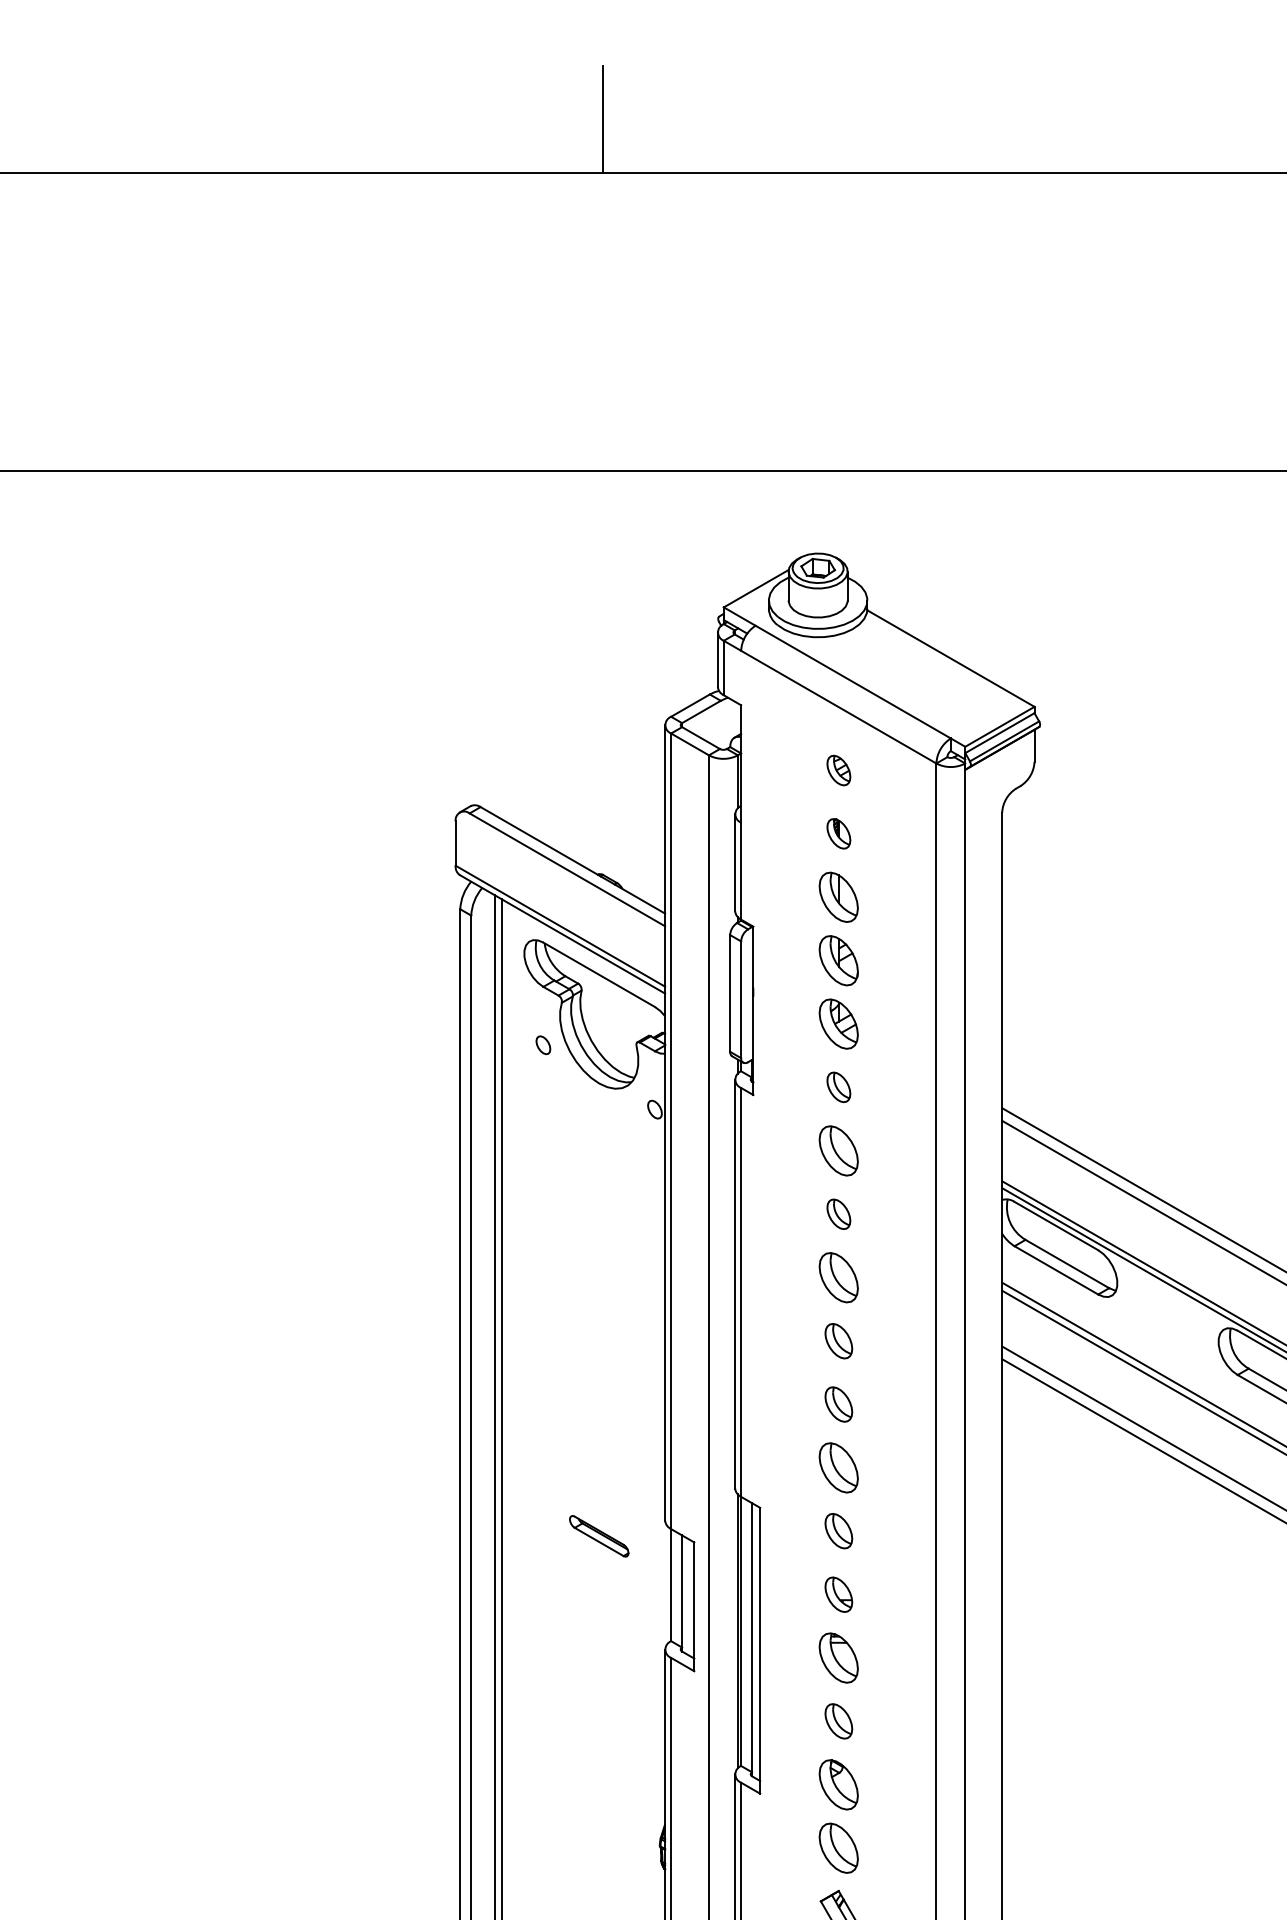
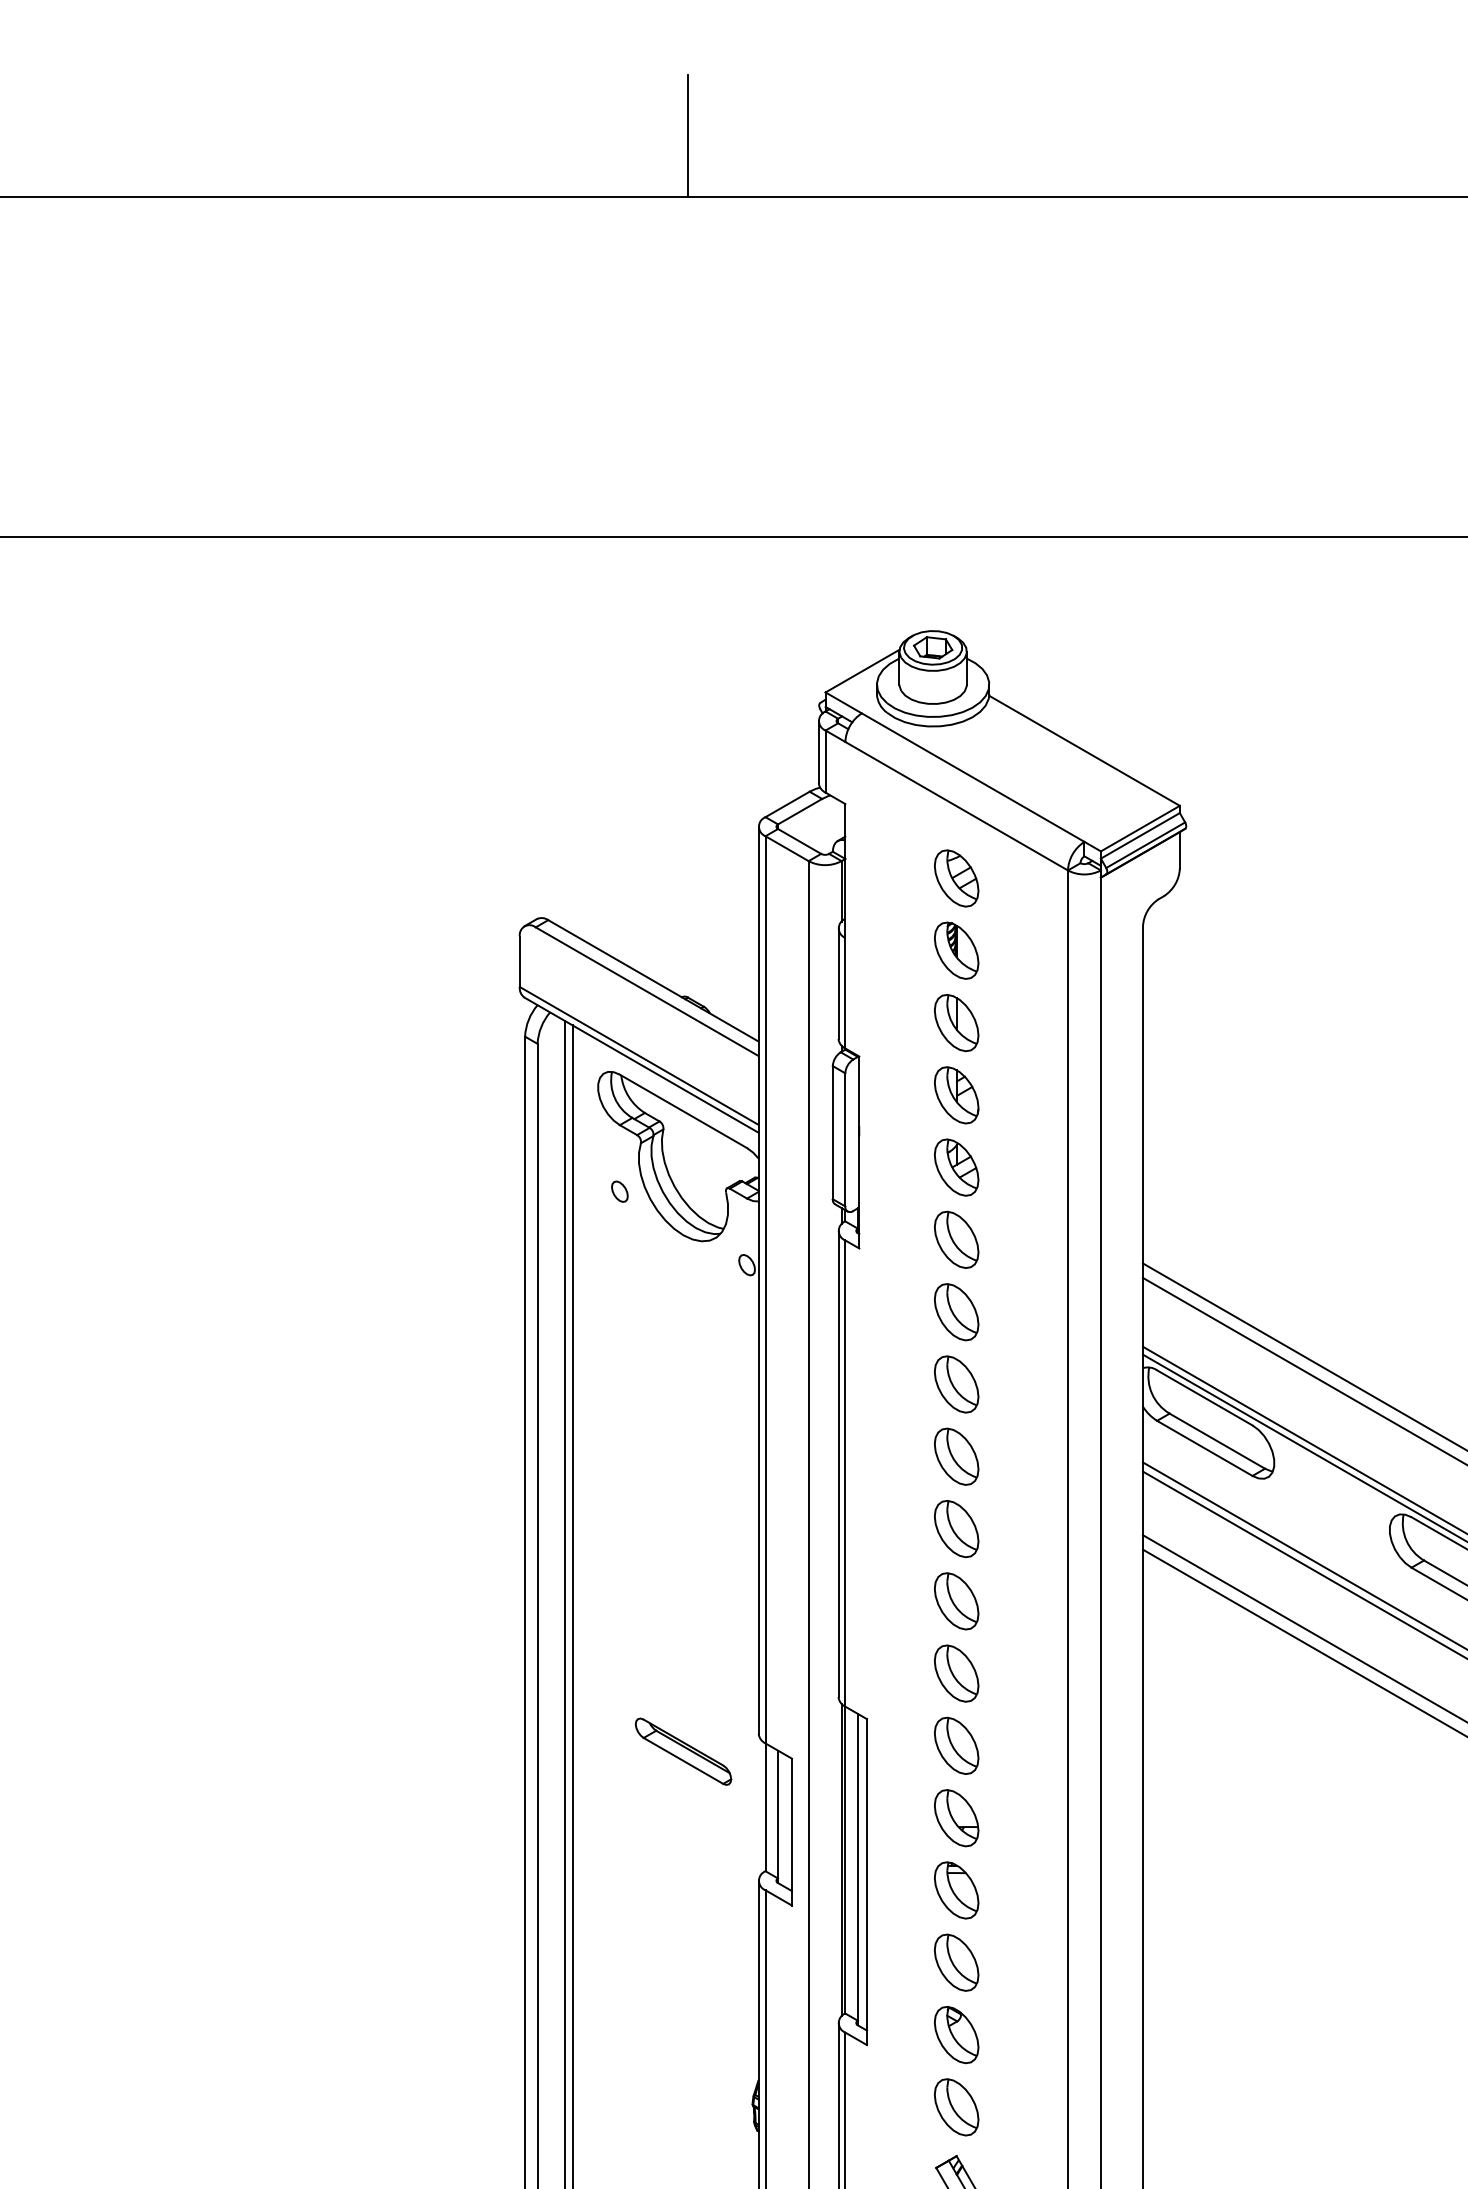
part: (838, 770) -> (956, 878), size x1.67
part: (838, 833) -> (956, 950), size x1.67
part: (838, 1087) -> (956, 1239), size x1.67
part: (838, 1214) -> (956, 1384), size x1.67
part: (838, 1341) -> (956, 1529), size x1.43
part: (838, 1404) -> (956, 1601), size x1.43
part: (838, 1530) -> (956, 1745), size x1.43
part: (599, 1536) -> (683, 1751), size x1.43
part: (838, 1594) -> (956, 1818), size x1.43
part: (838, 1721) -> (956, 1962), size x1.43

